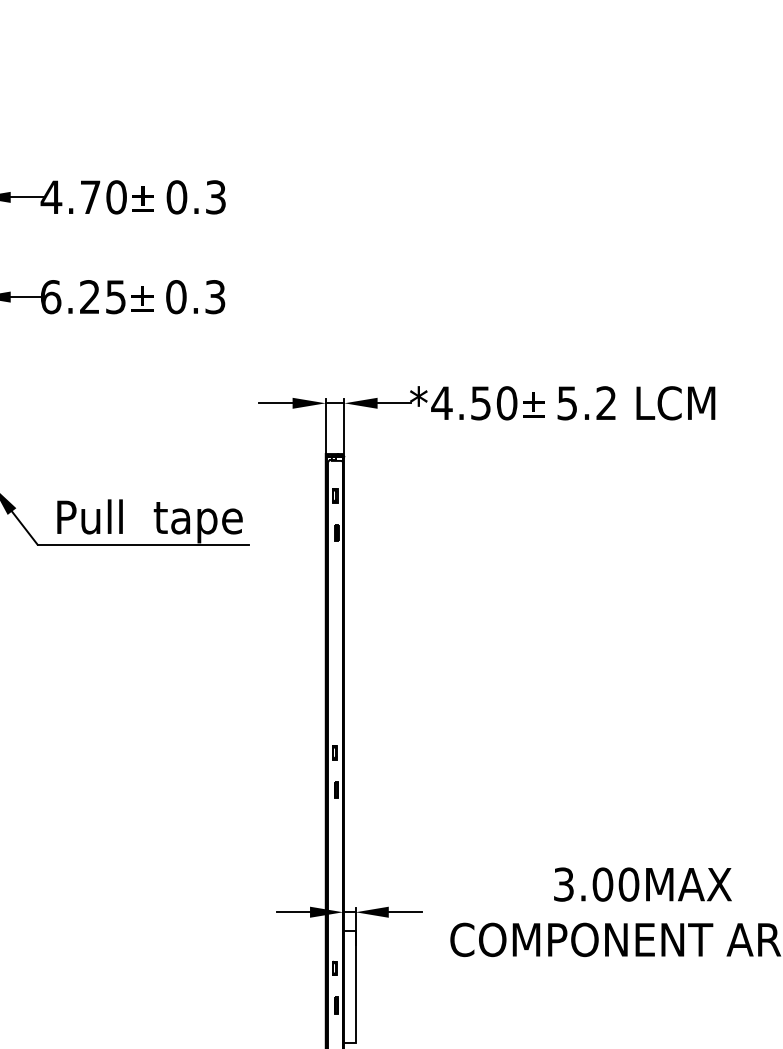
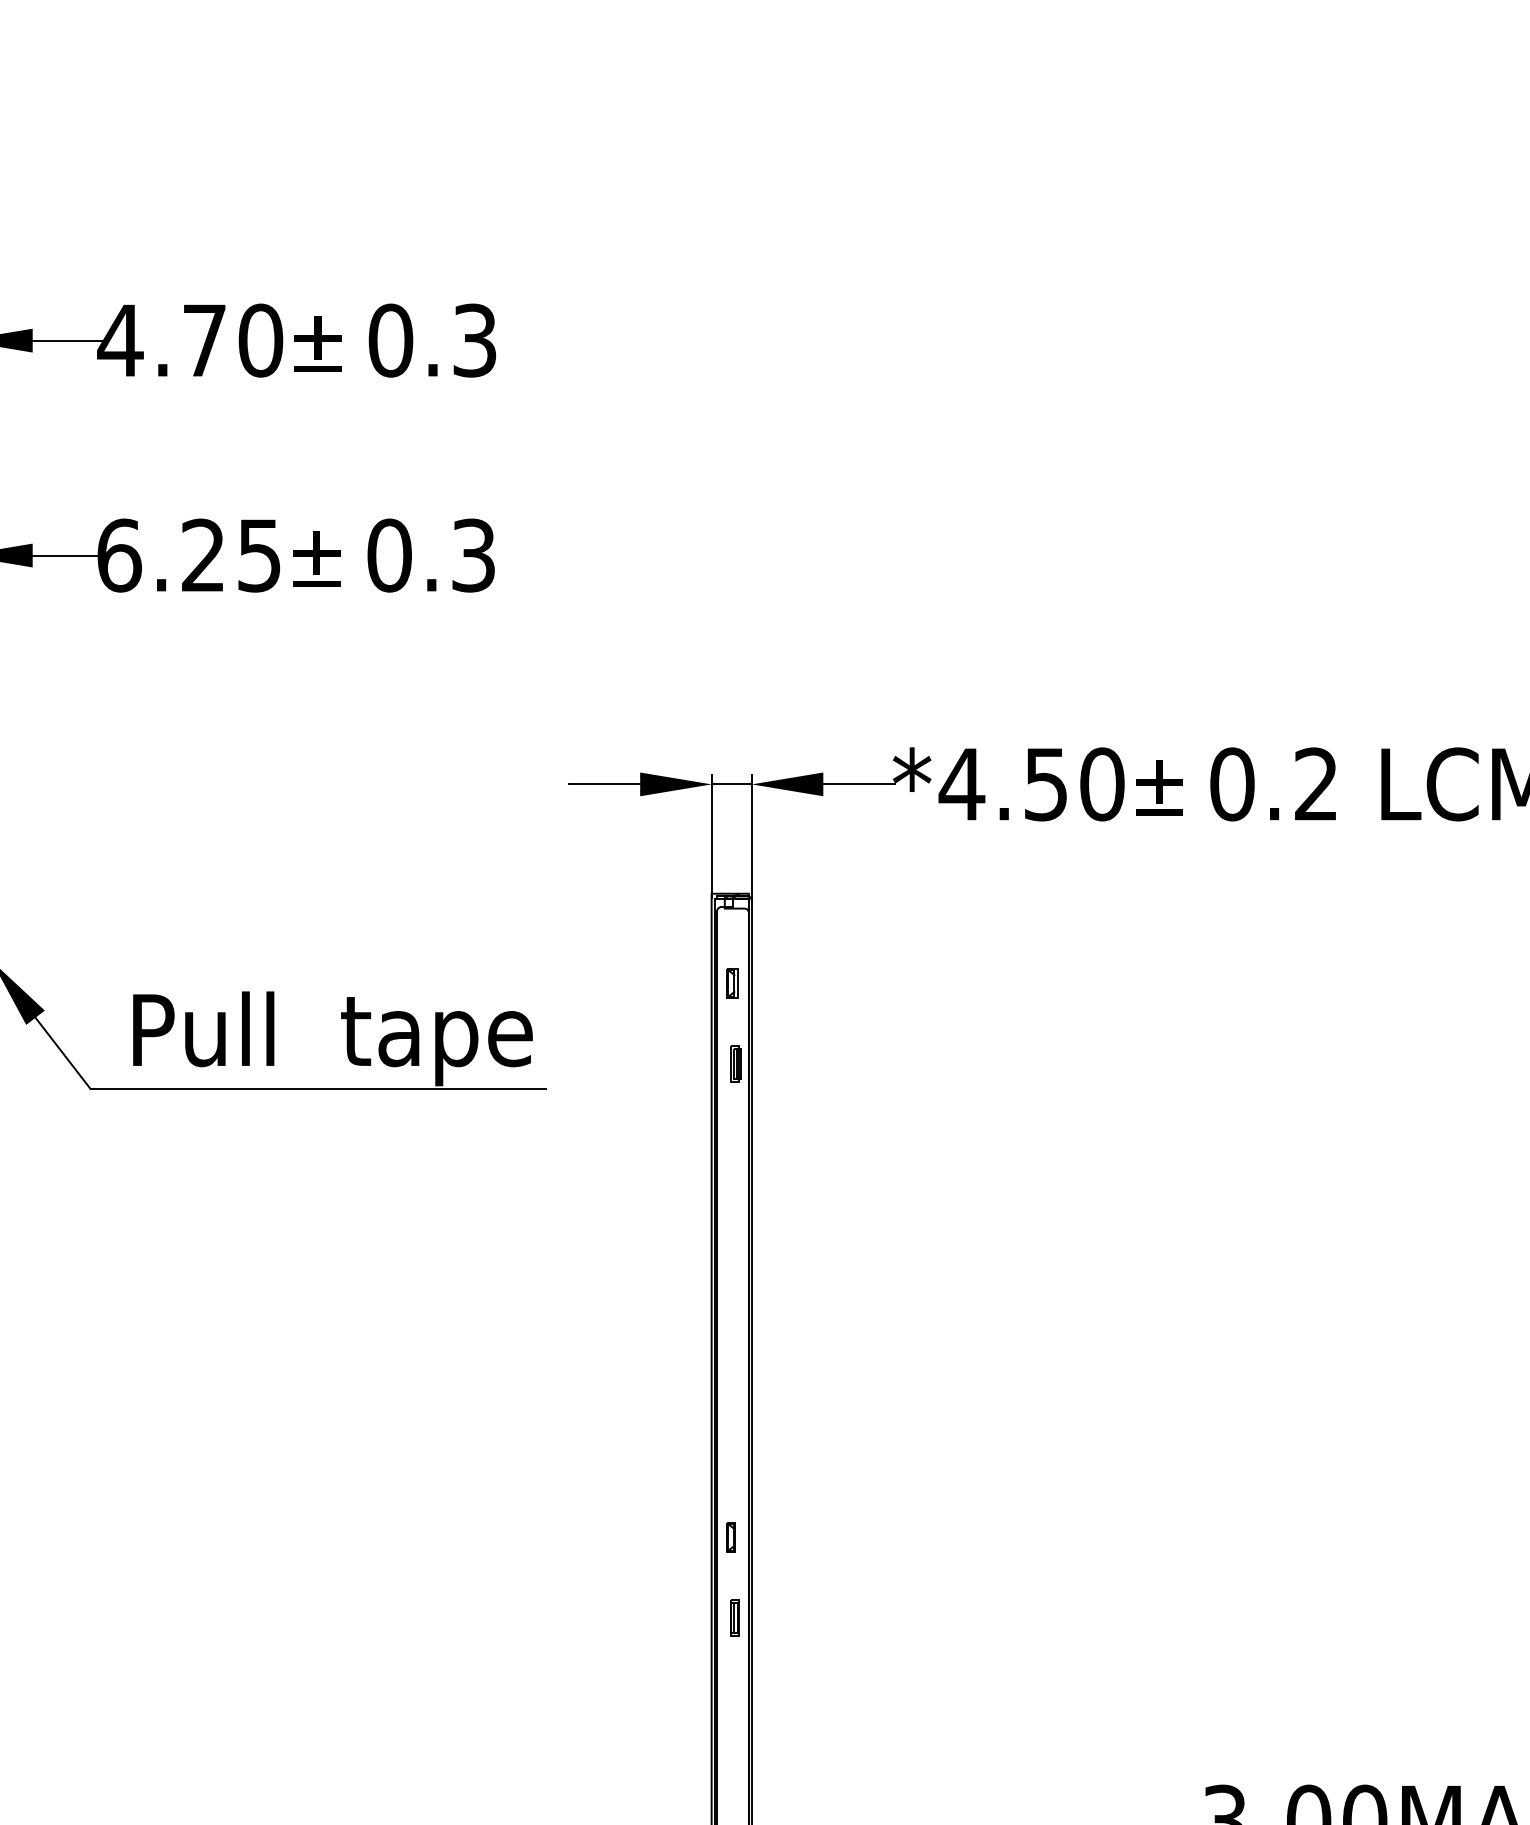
text: (567, 403) -> (1232, 784), 5.2 -> 0.2

